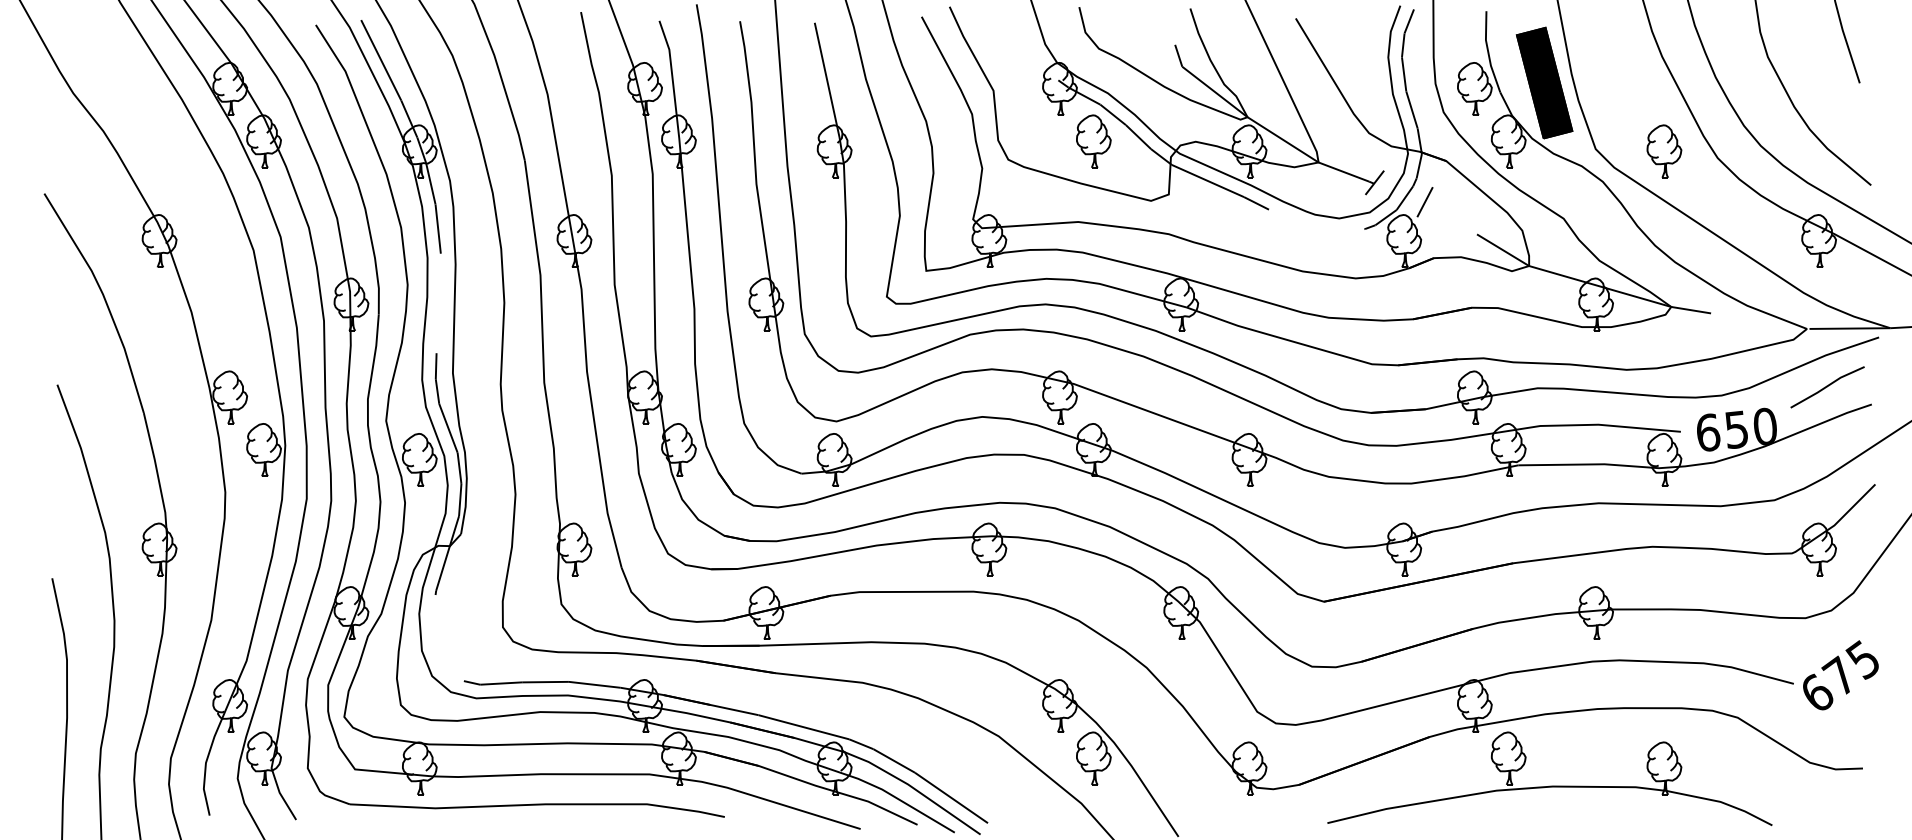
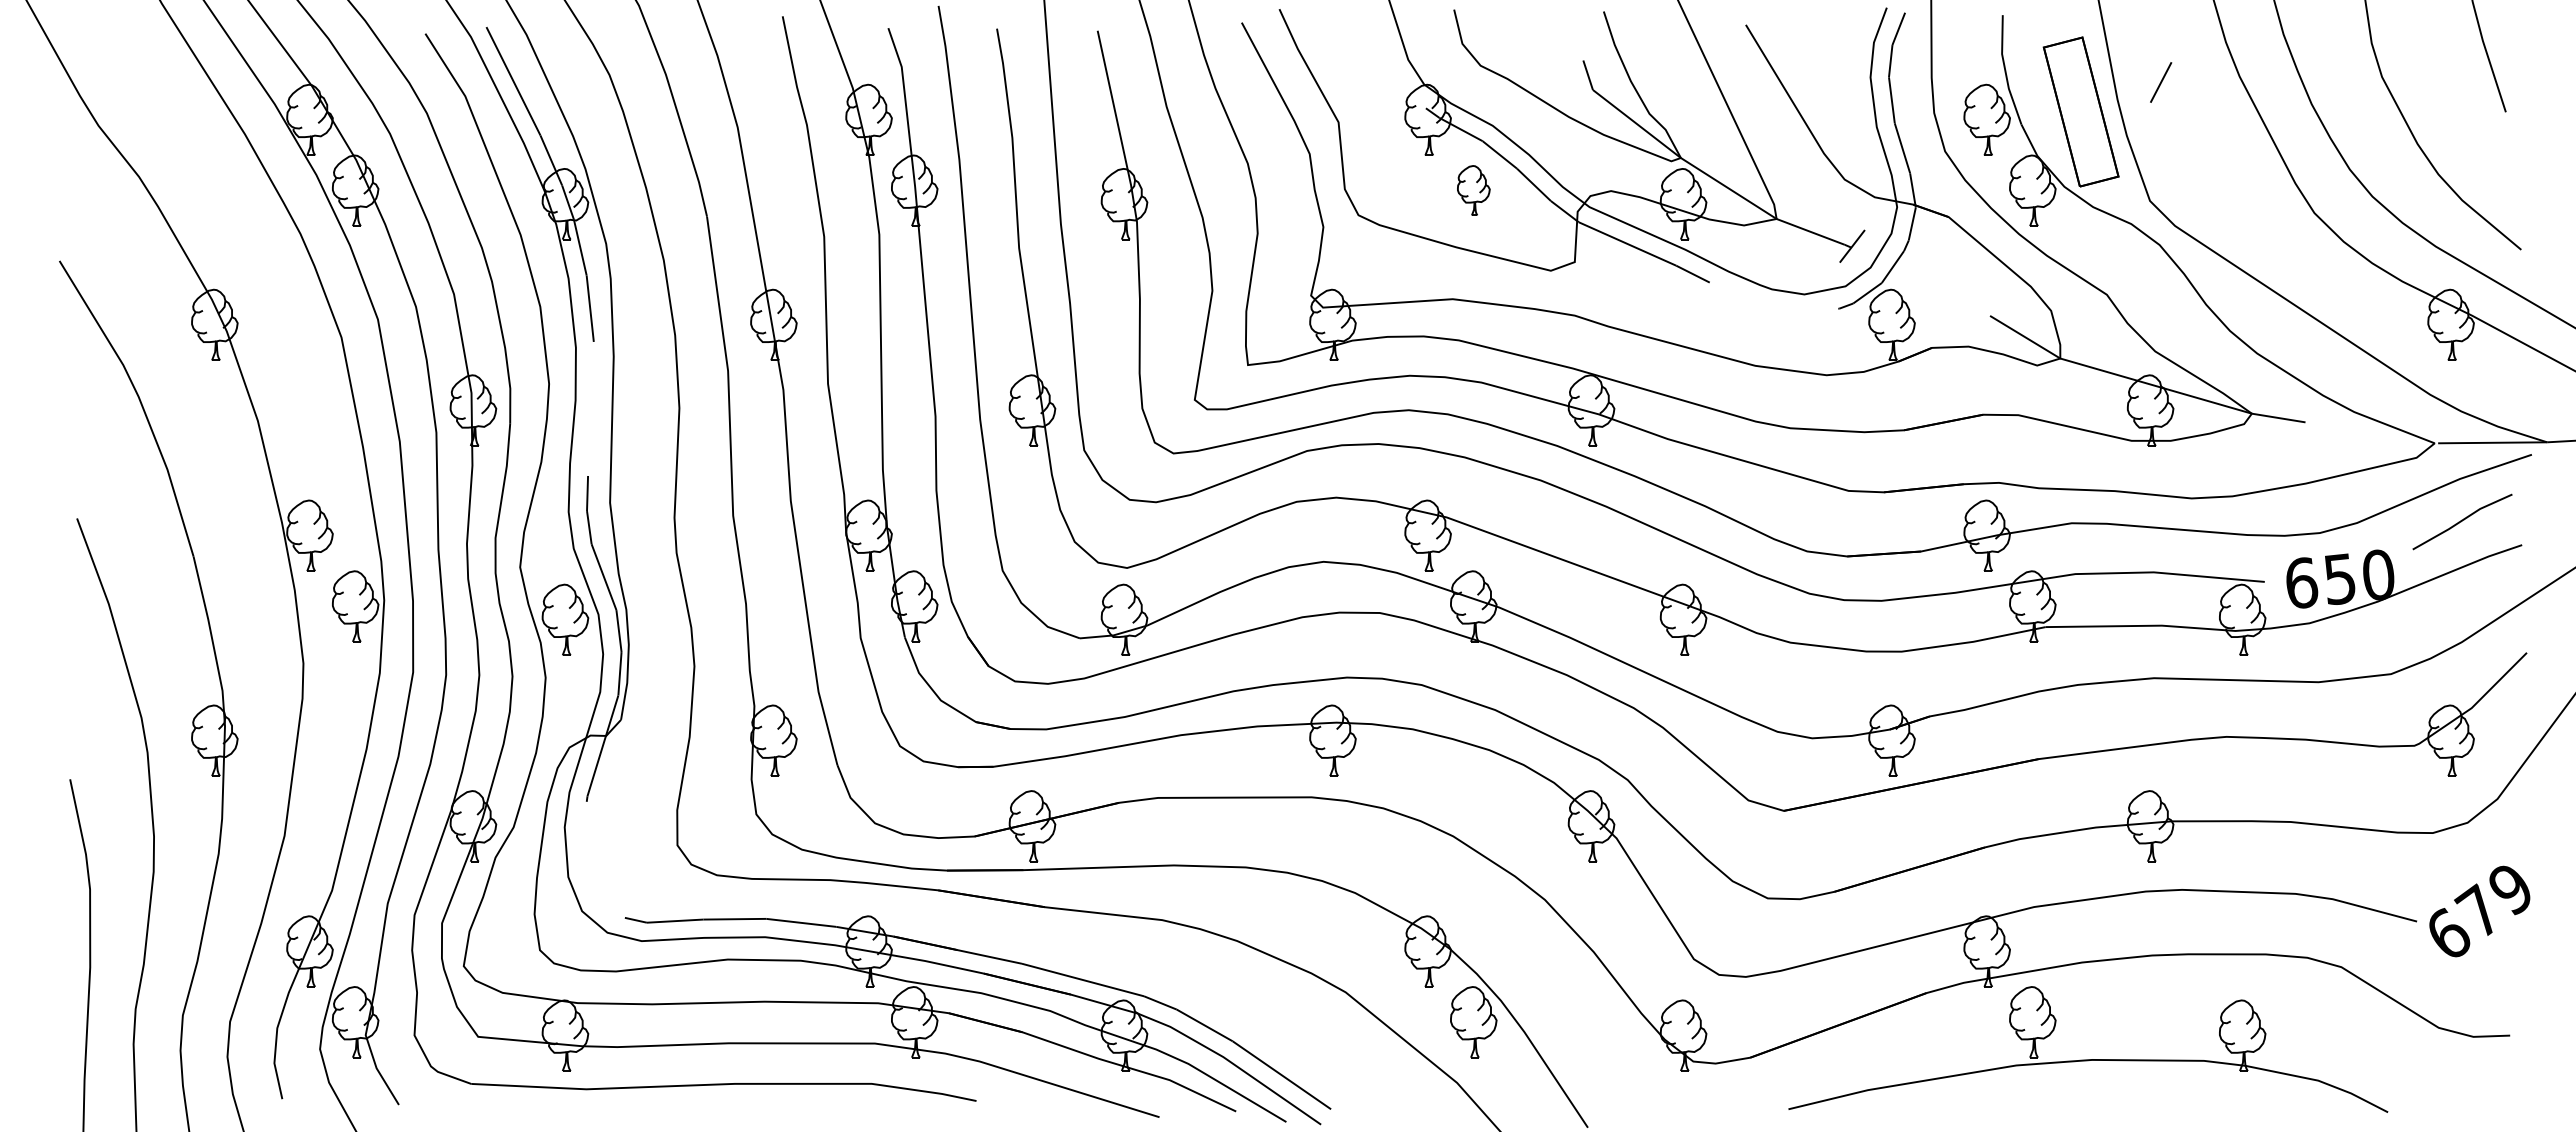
fill: (1544, 82) -> (2080, 111), removed
part: (1093, 141) -> (1473, 190), size x0.7
part: (1664, 151) -> (2242, 204), removed
line: (1425, 202) -> (2161, 82), moved
text: (1861, 660) -> (2508, 889), 675 -> 679

